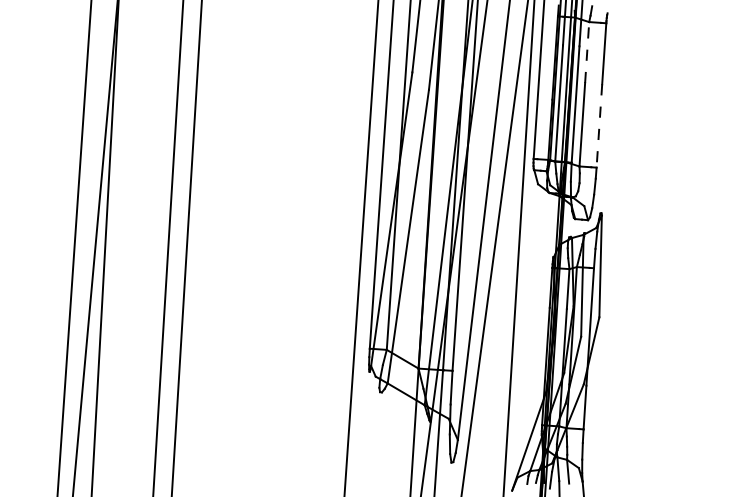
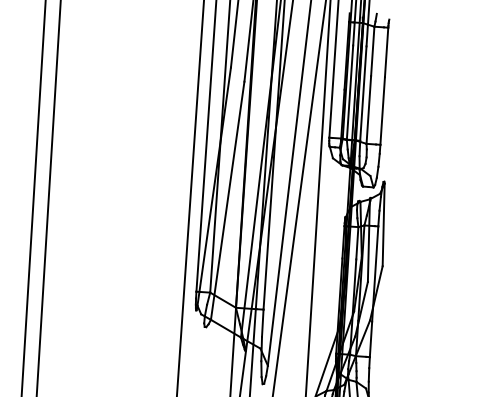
line: (587, 52) -> (373, 51), dashed -> solid
line: (599, 125) -> (382, 110), dashed -> solid

